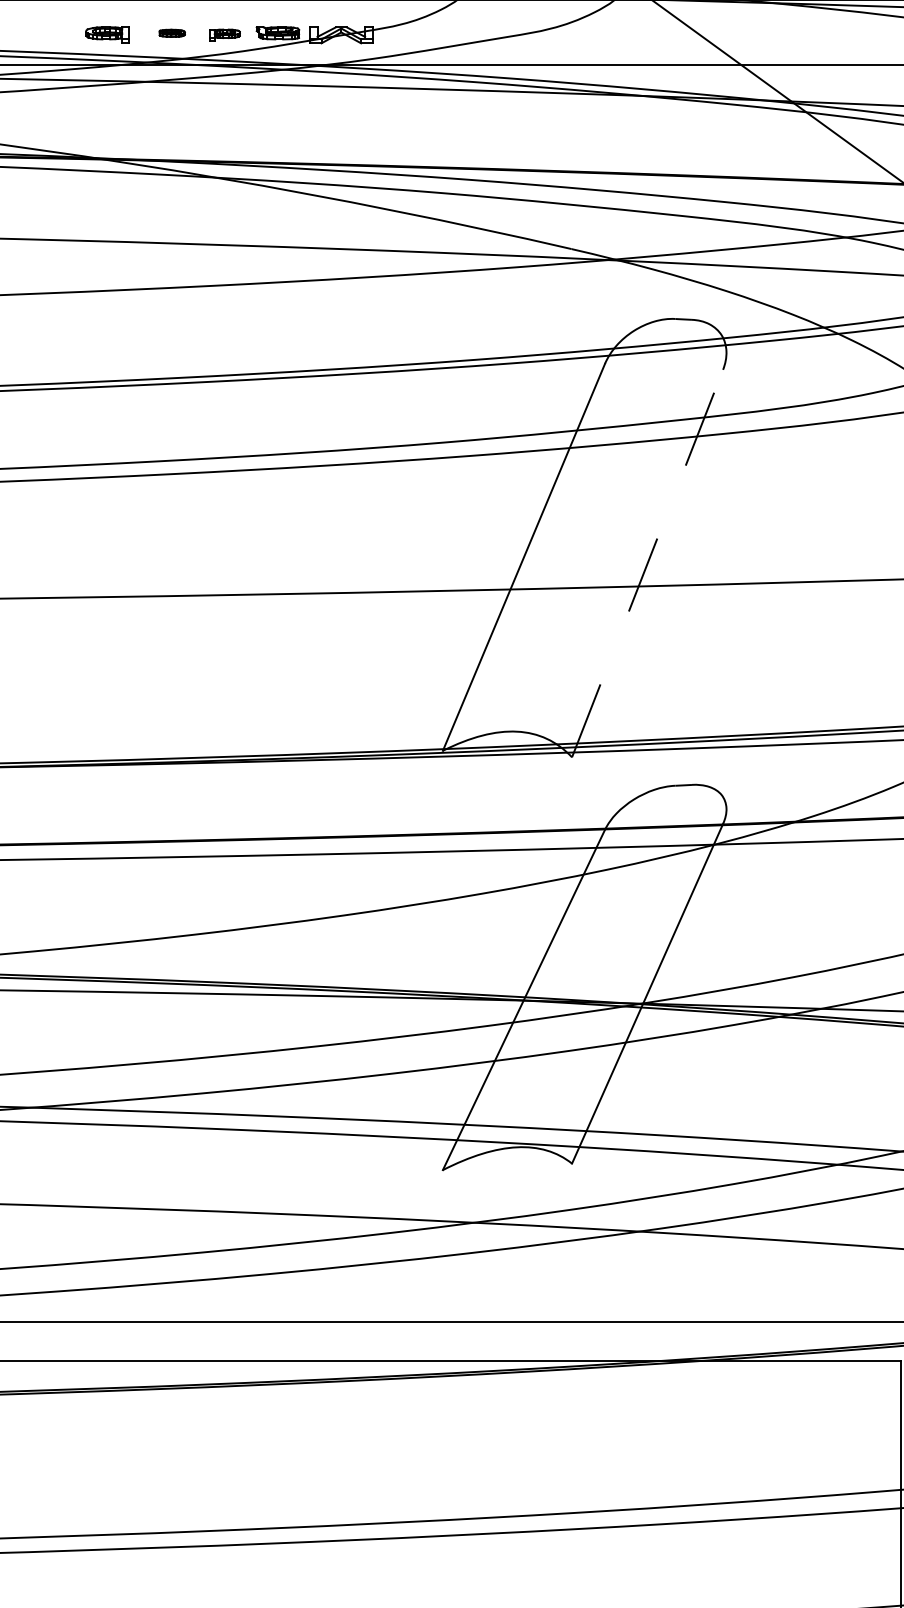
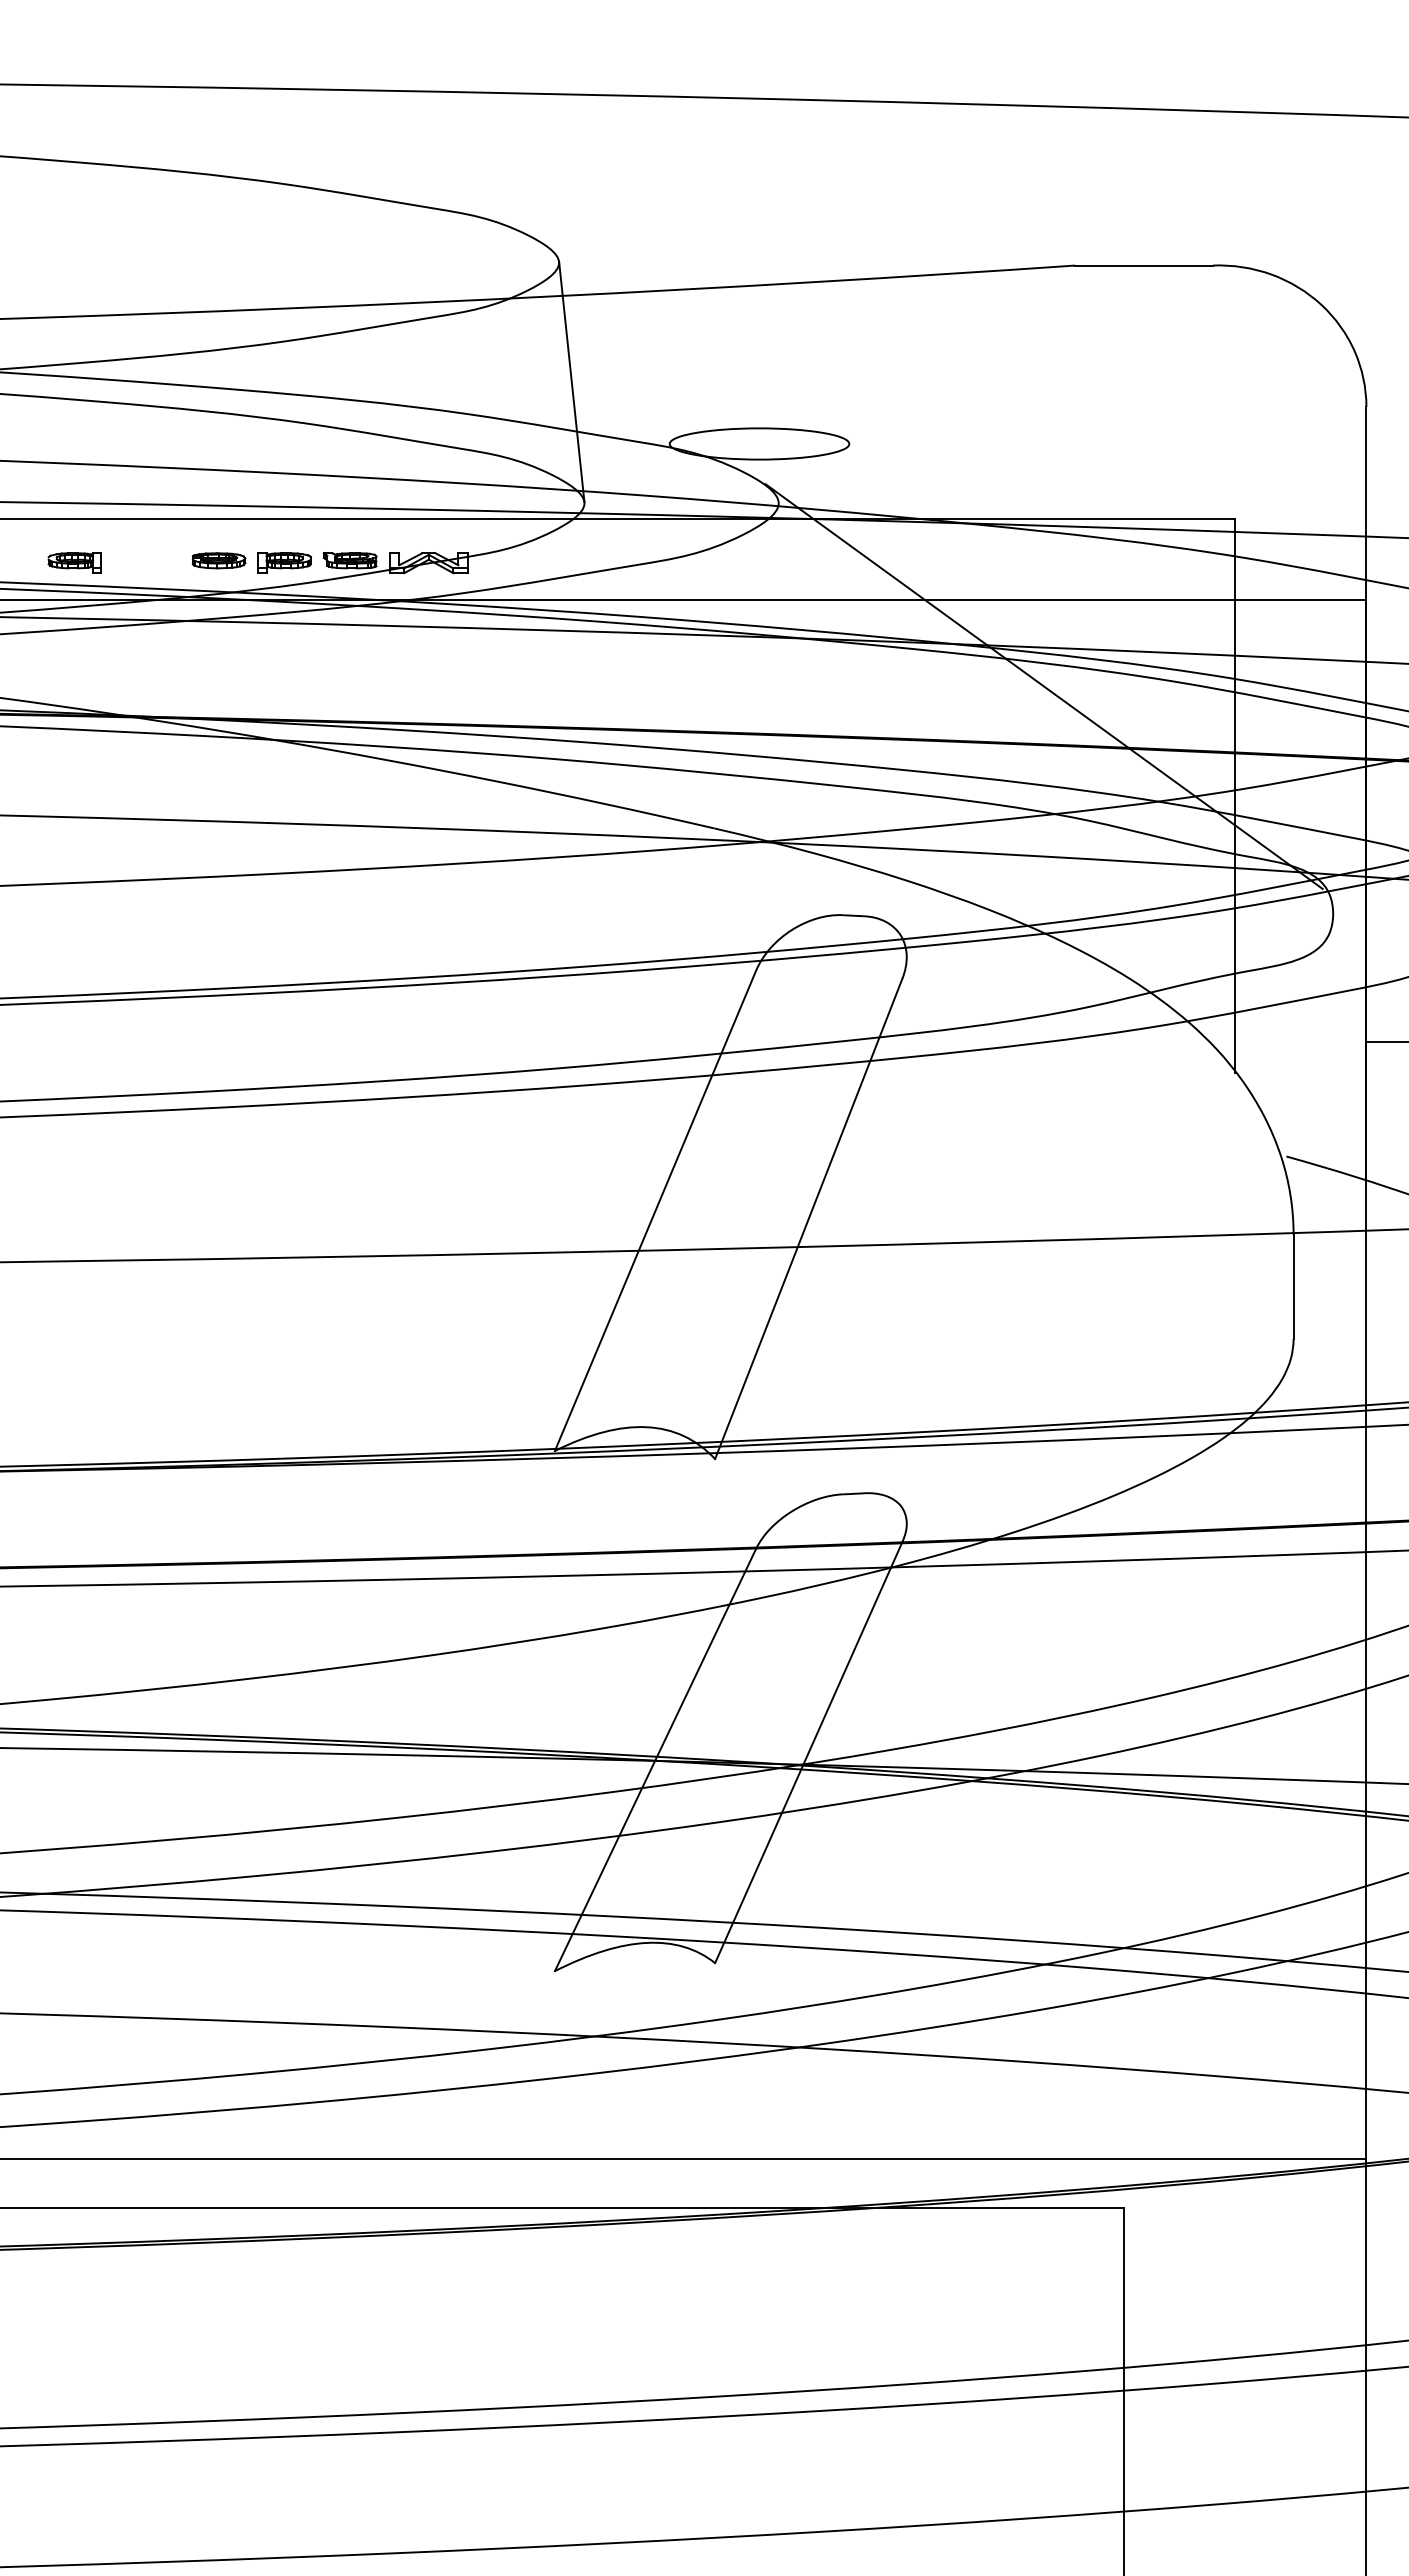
part: (171, 33) -> (218, 560), size x1.67
part: (107, 34) -> (74, 562), moved
part: (224, 34) -> (284, 562), size x1.43
line: (648, 563) -> (809, 1218), dashed -> solid

